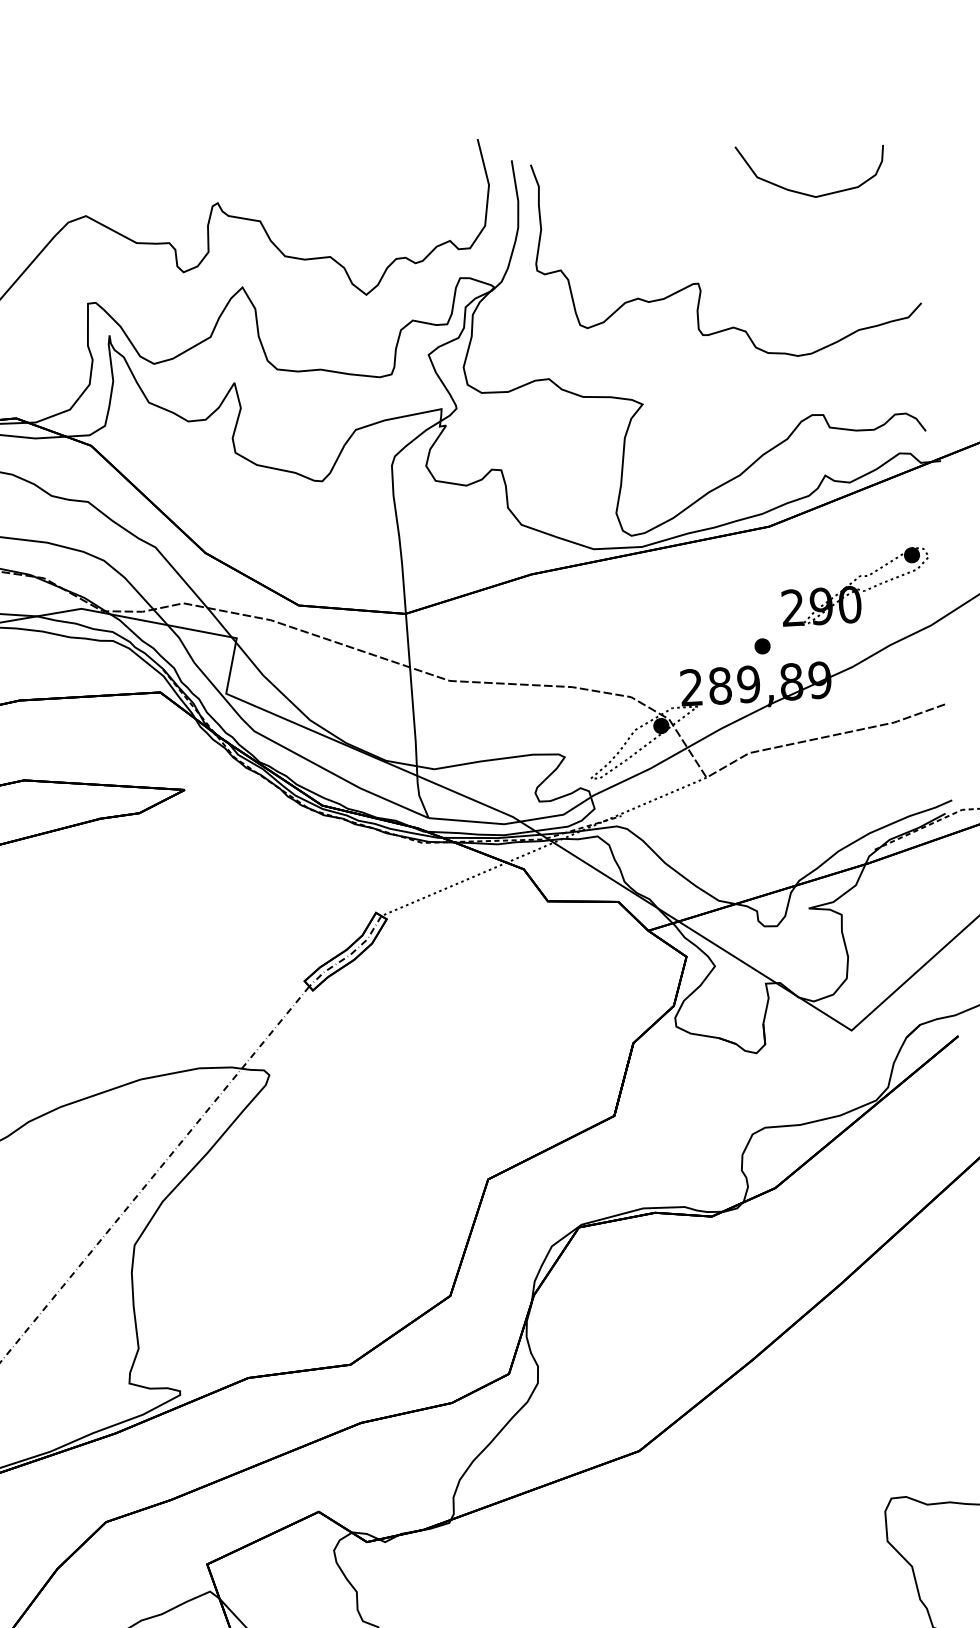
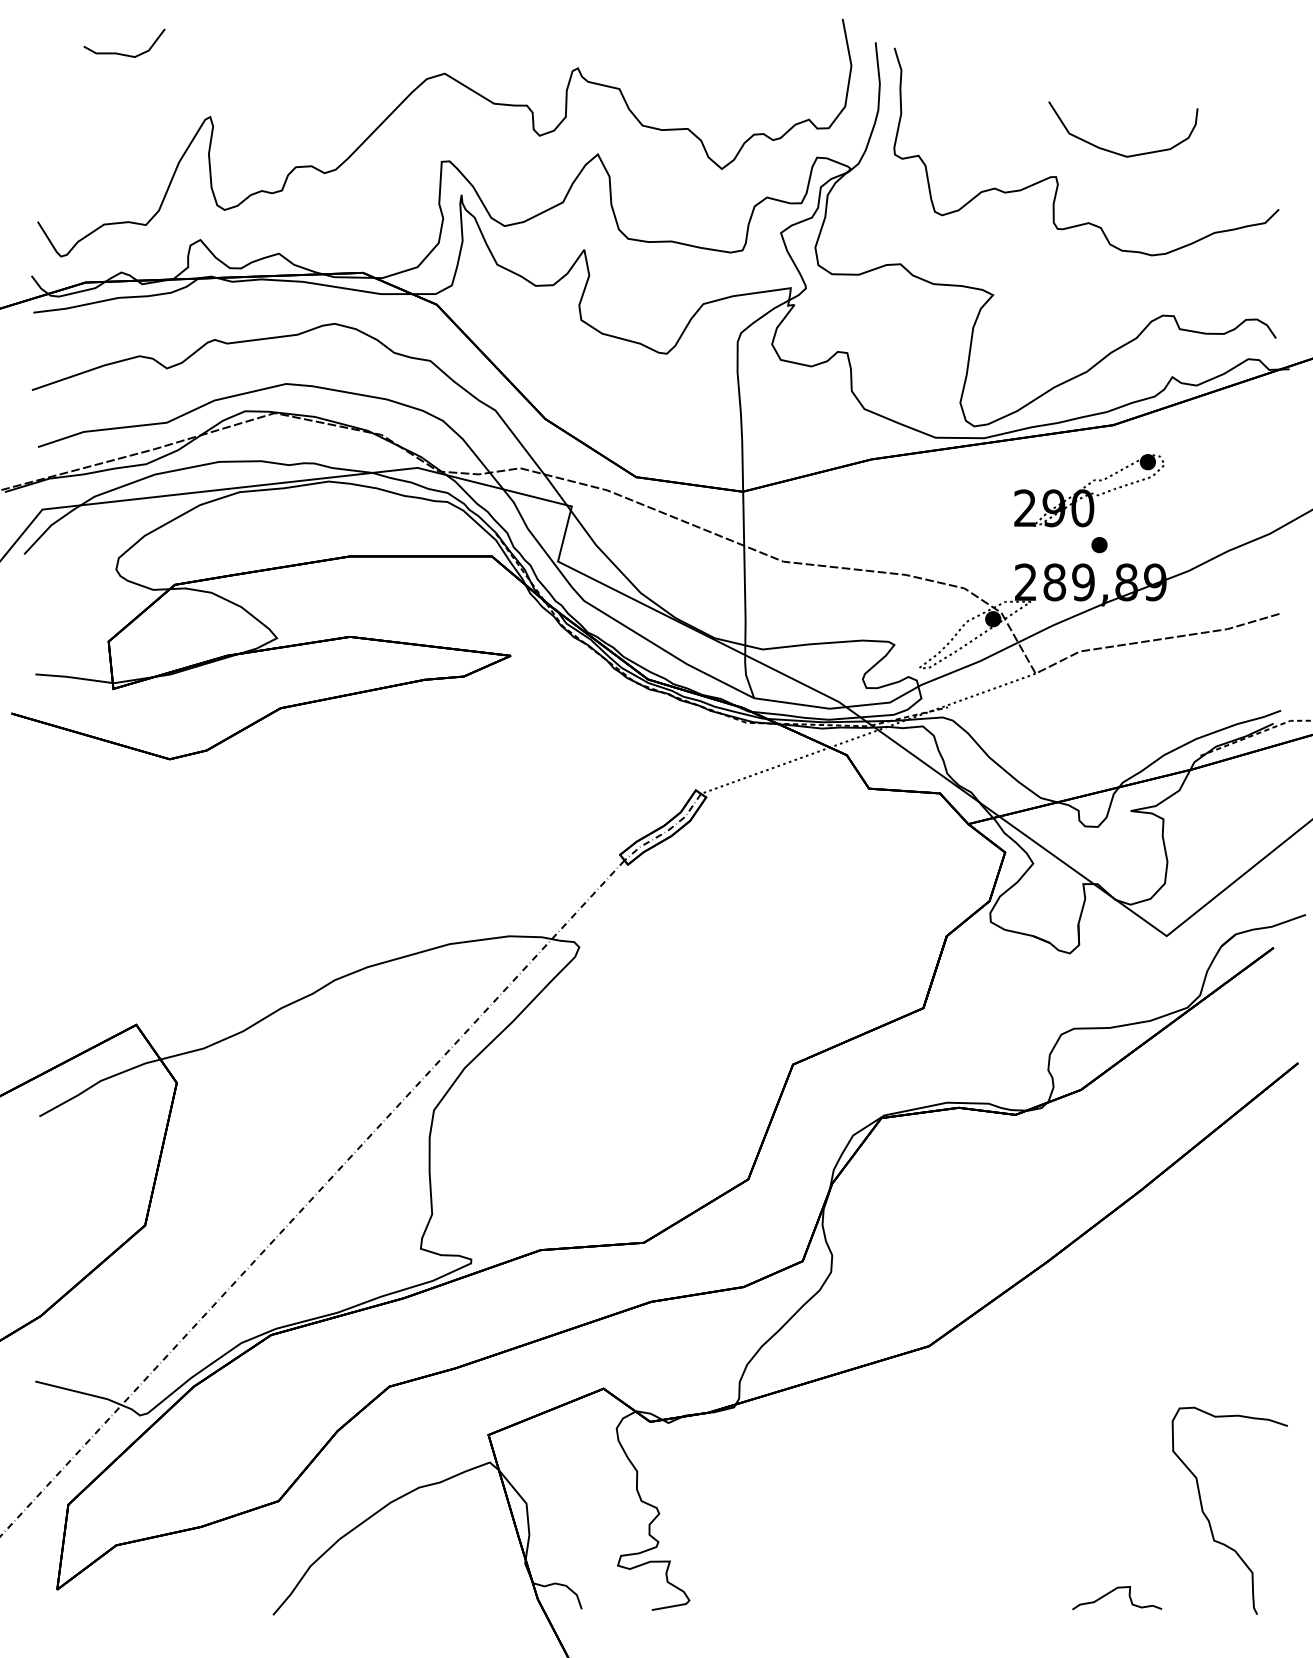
curve: (803, 192) -> (1114, 151), moved
part: (855, 586) -> (1089, 490), moved

